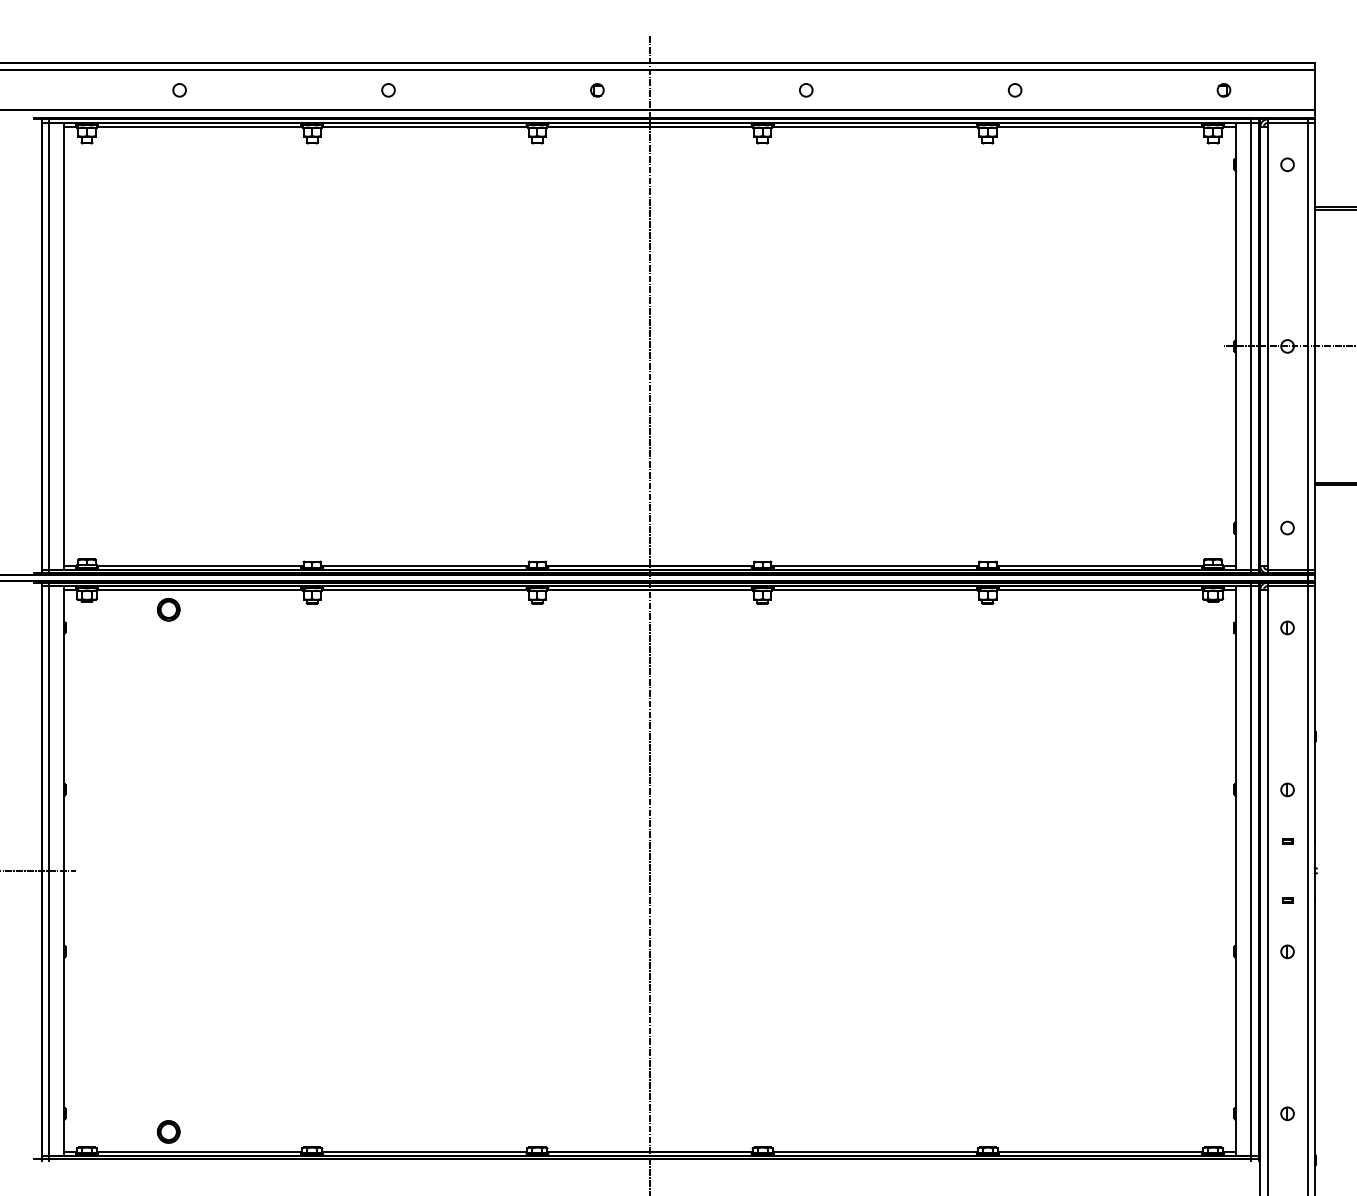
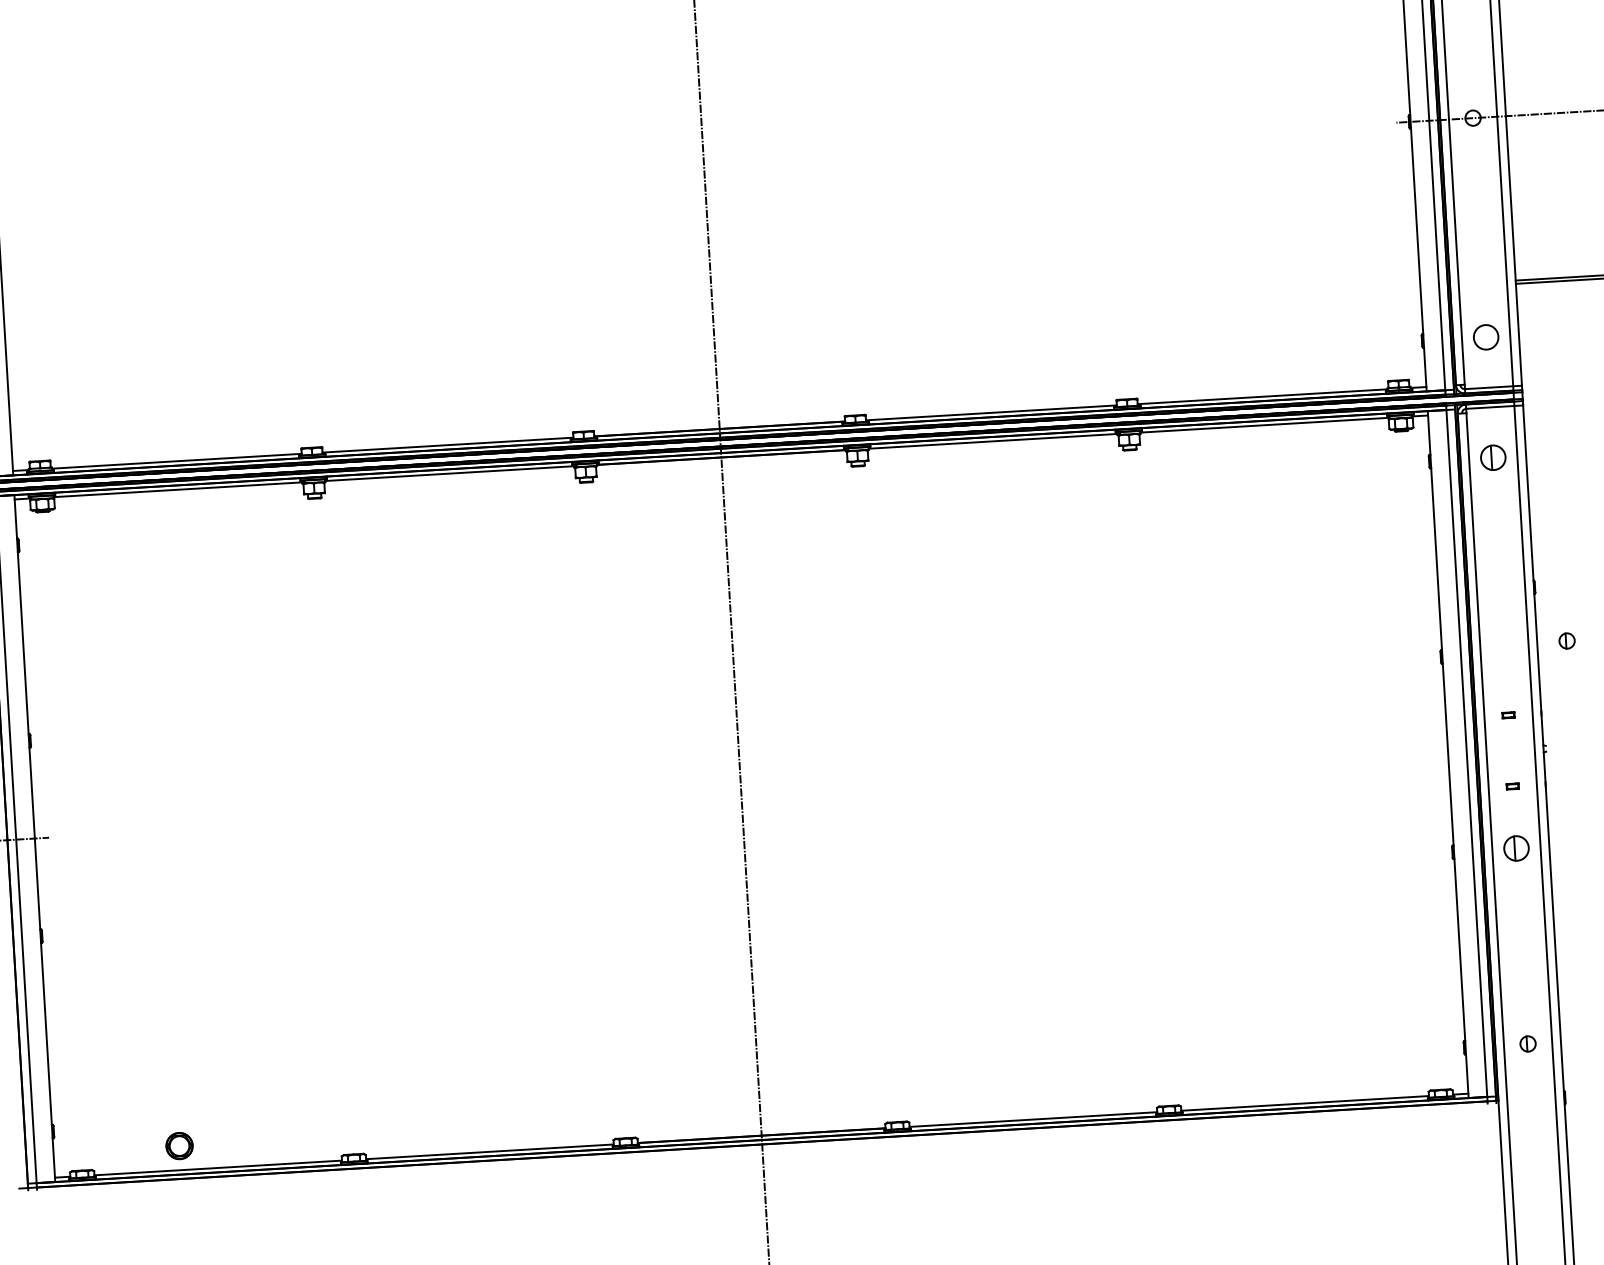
circle: (1287, 527) -> (1485, 336), size x1.6
part: (168, 609) -> (141, 515), removed
part: (1287, 627) -> (1493, 457), size x1.6
part: (1287, 789) -> (1566, 640), moved
part: (1287, 951) -> (1516, 848), size x1.6

